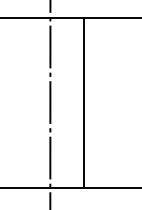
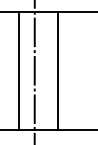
line: (26, 102) -> (18, 70), added

